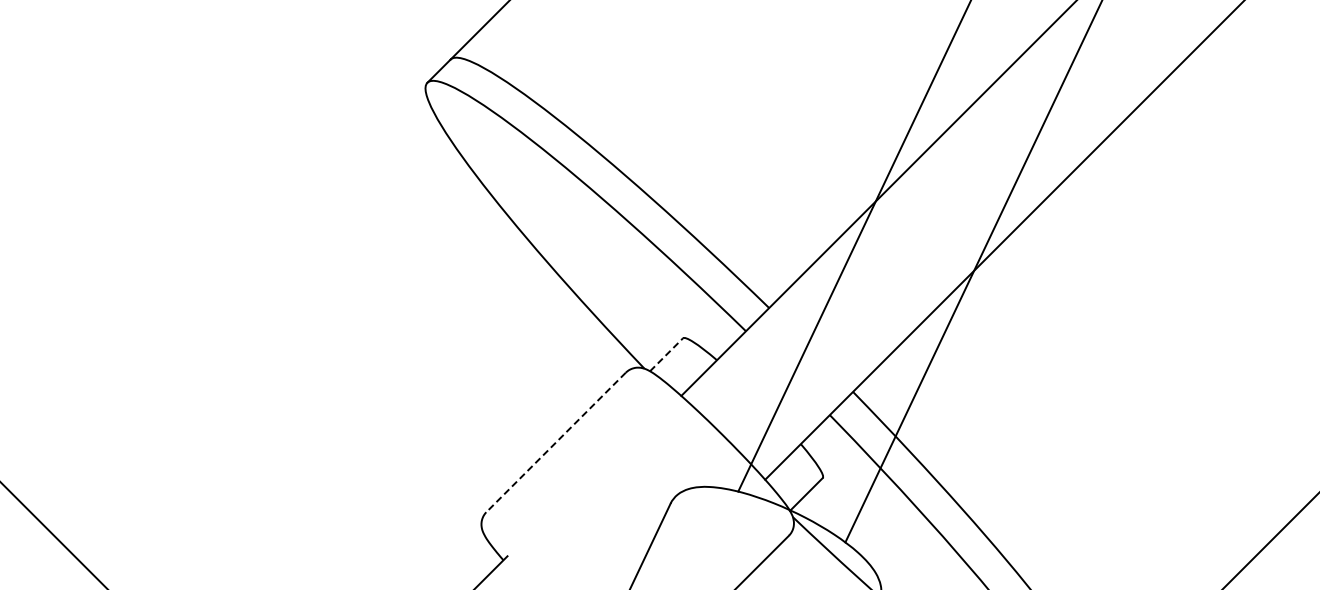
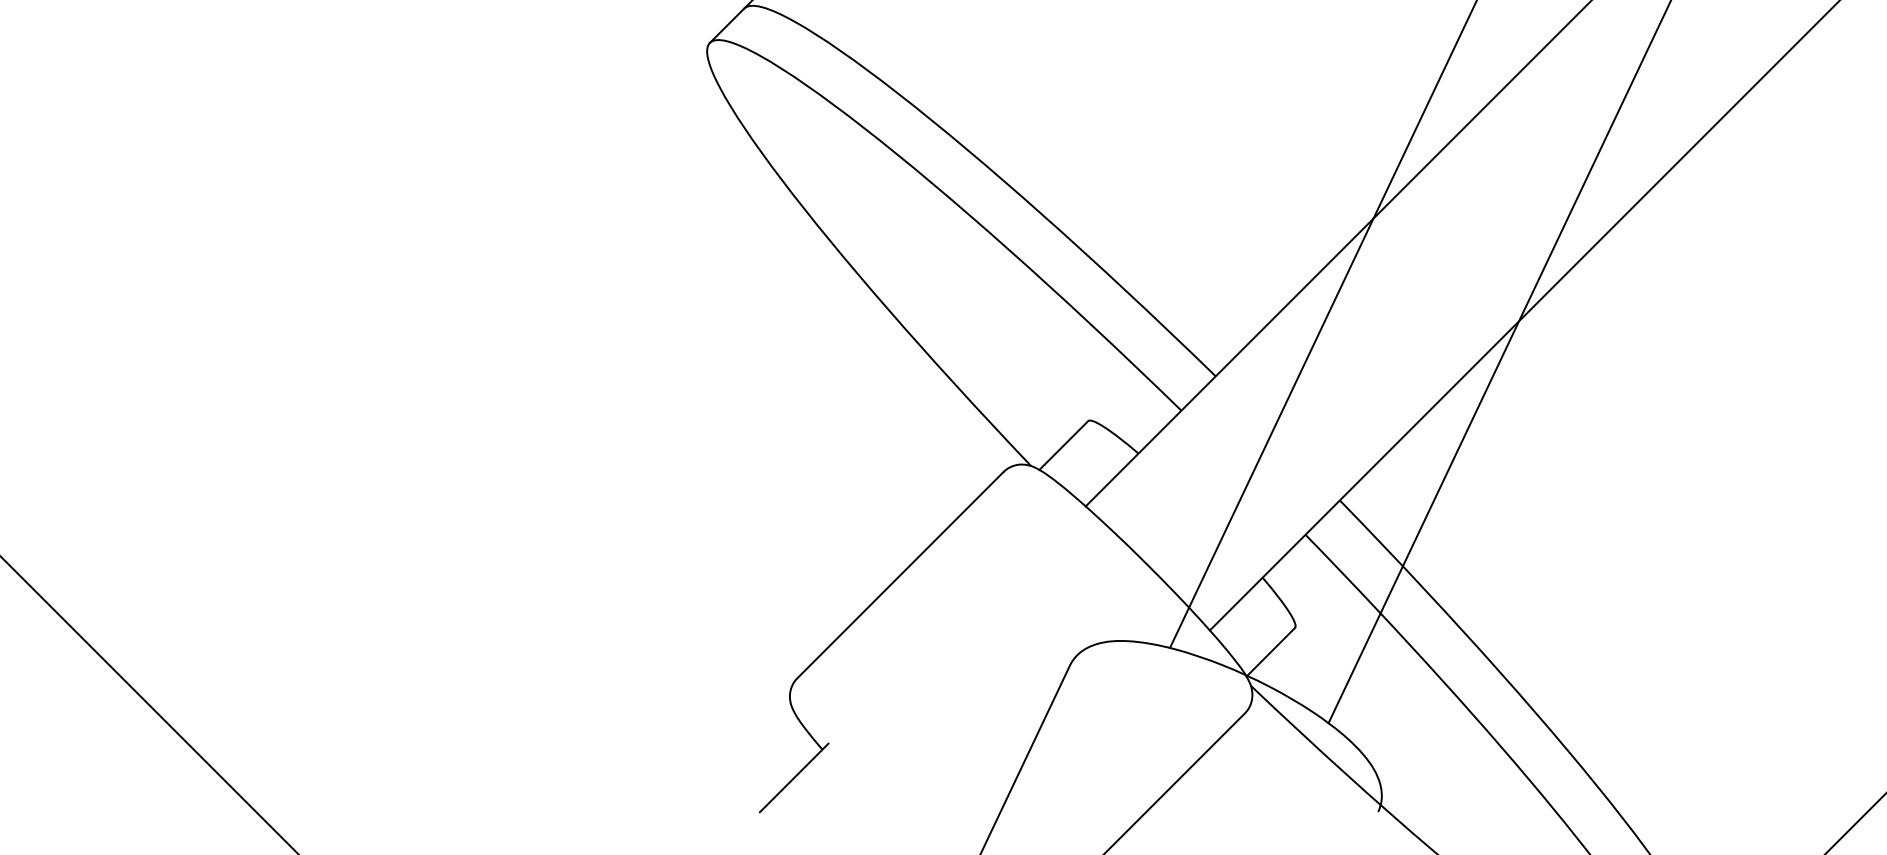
line: (666, 354) -> (1063, 445), dashed -> solid
line: (556, 442) -> (900, 575), dashed -> solid

